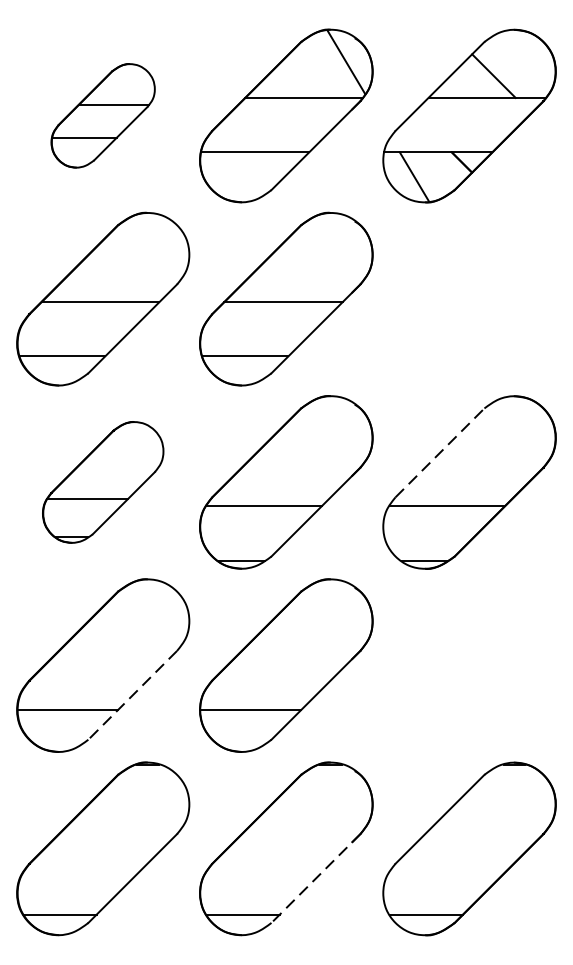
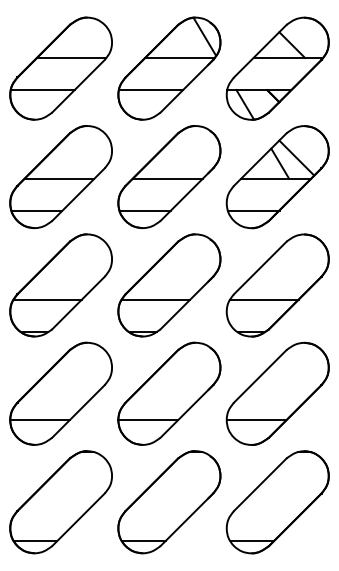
part: (102, 115) -> (60, 68), size x1.67
part: (469, 299) -> (277, 177), added
line: (440, 452) -> (260, 267), dashed -> solid
part: (102, 482) -> (60, 285), size x1.43
part: (469, 665) -> (277, 393), added
line: (132, 695) -> (78, 411), dashed -> solid
line: (315, 879) -> (186, 520), dashed -> solid

